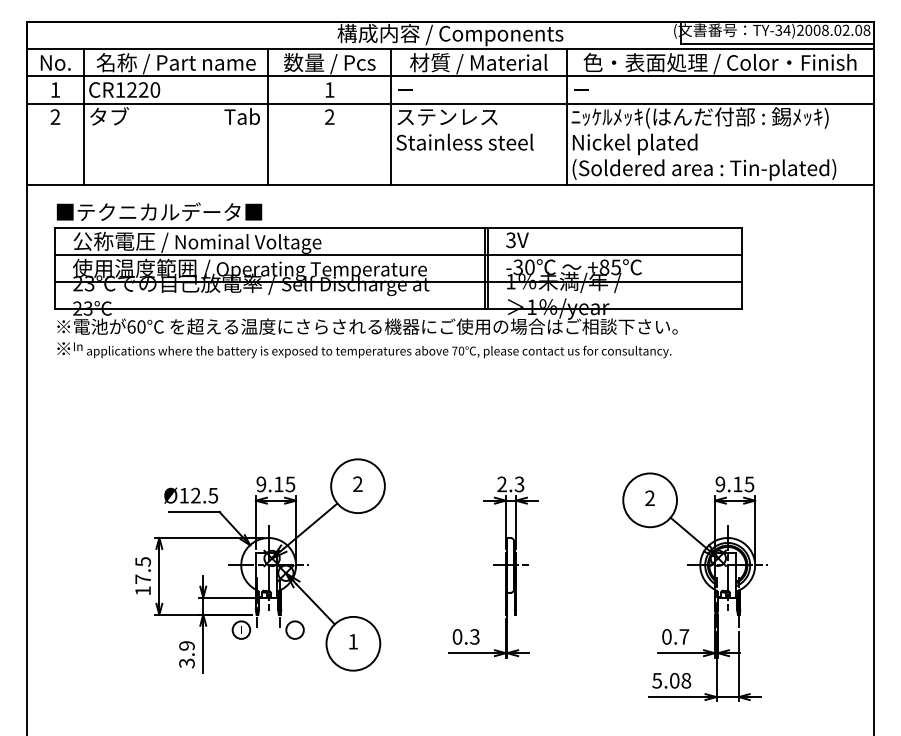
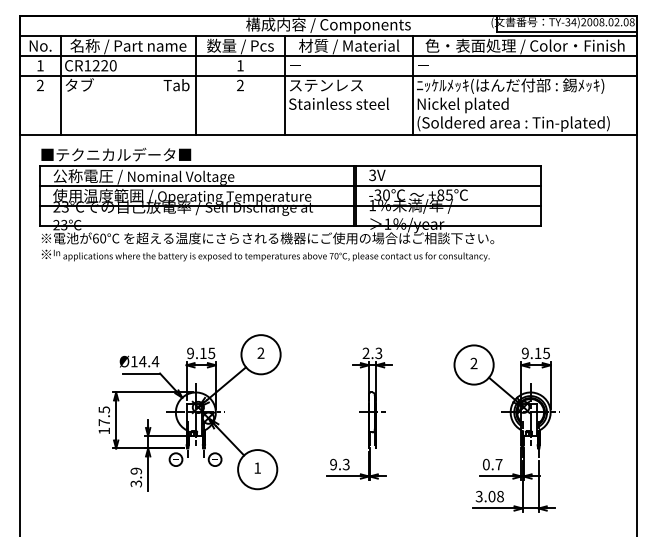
text: (204, 495) -> (149, 361), Ø12.5 -> Ø14.4
text: (457, 636) -> (333, 464), 0.3 -> 9.3
text: (656, 680) -> (478, 496), 5.08 -> 3.08

